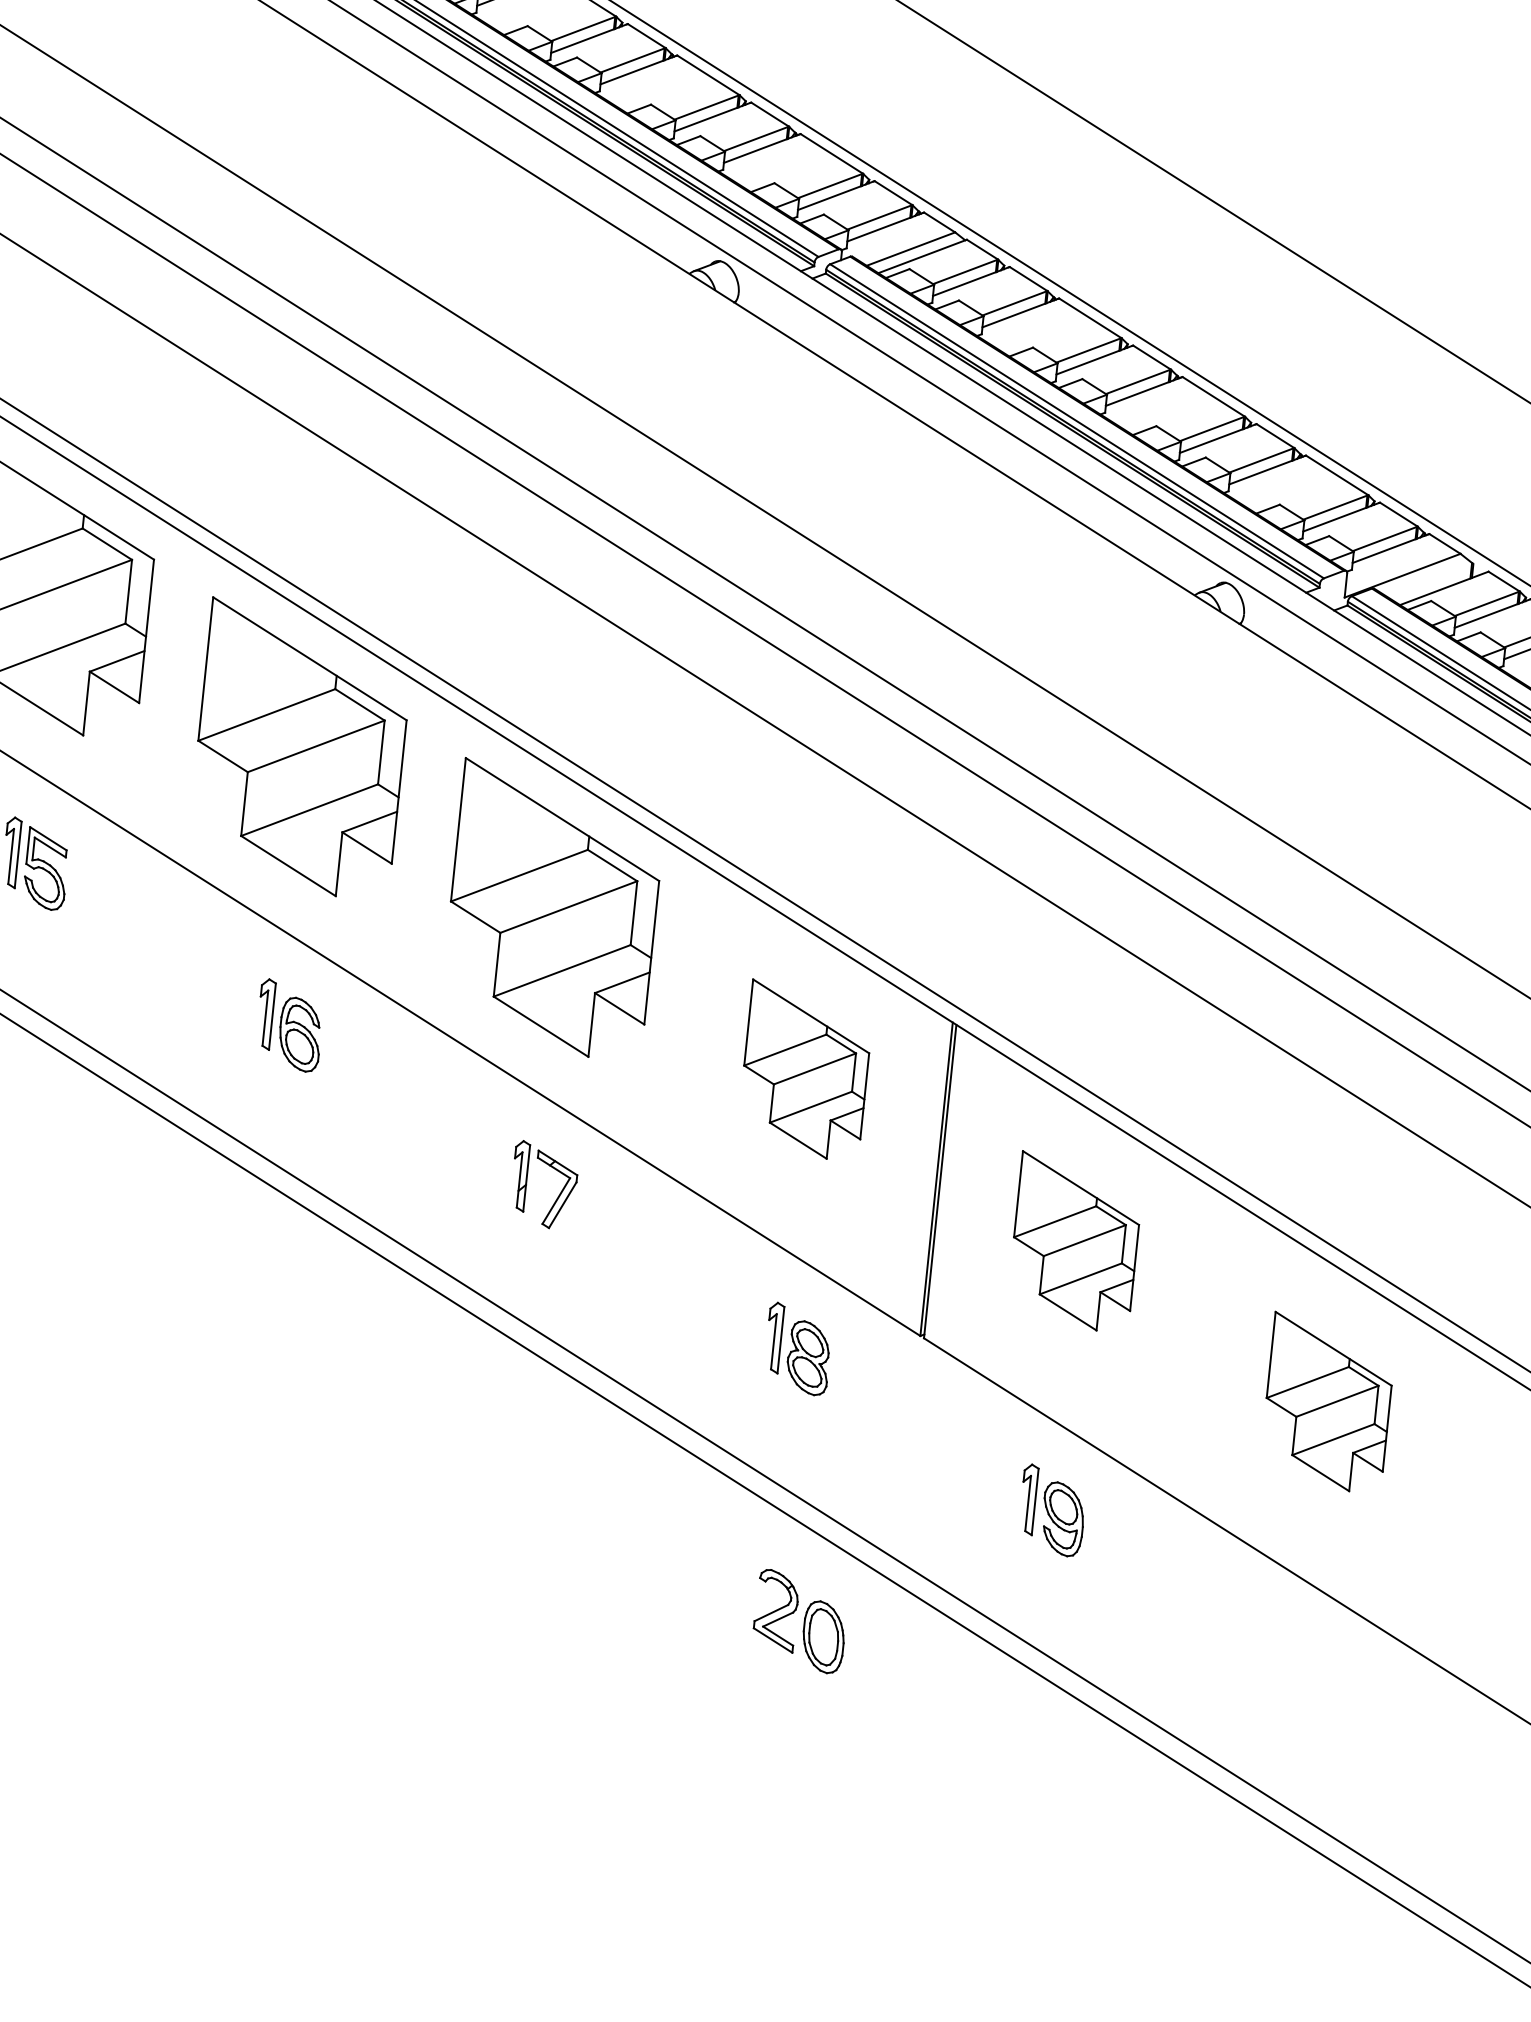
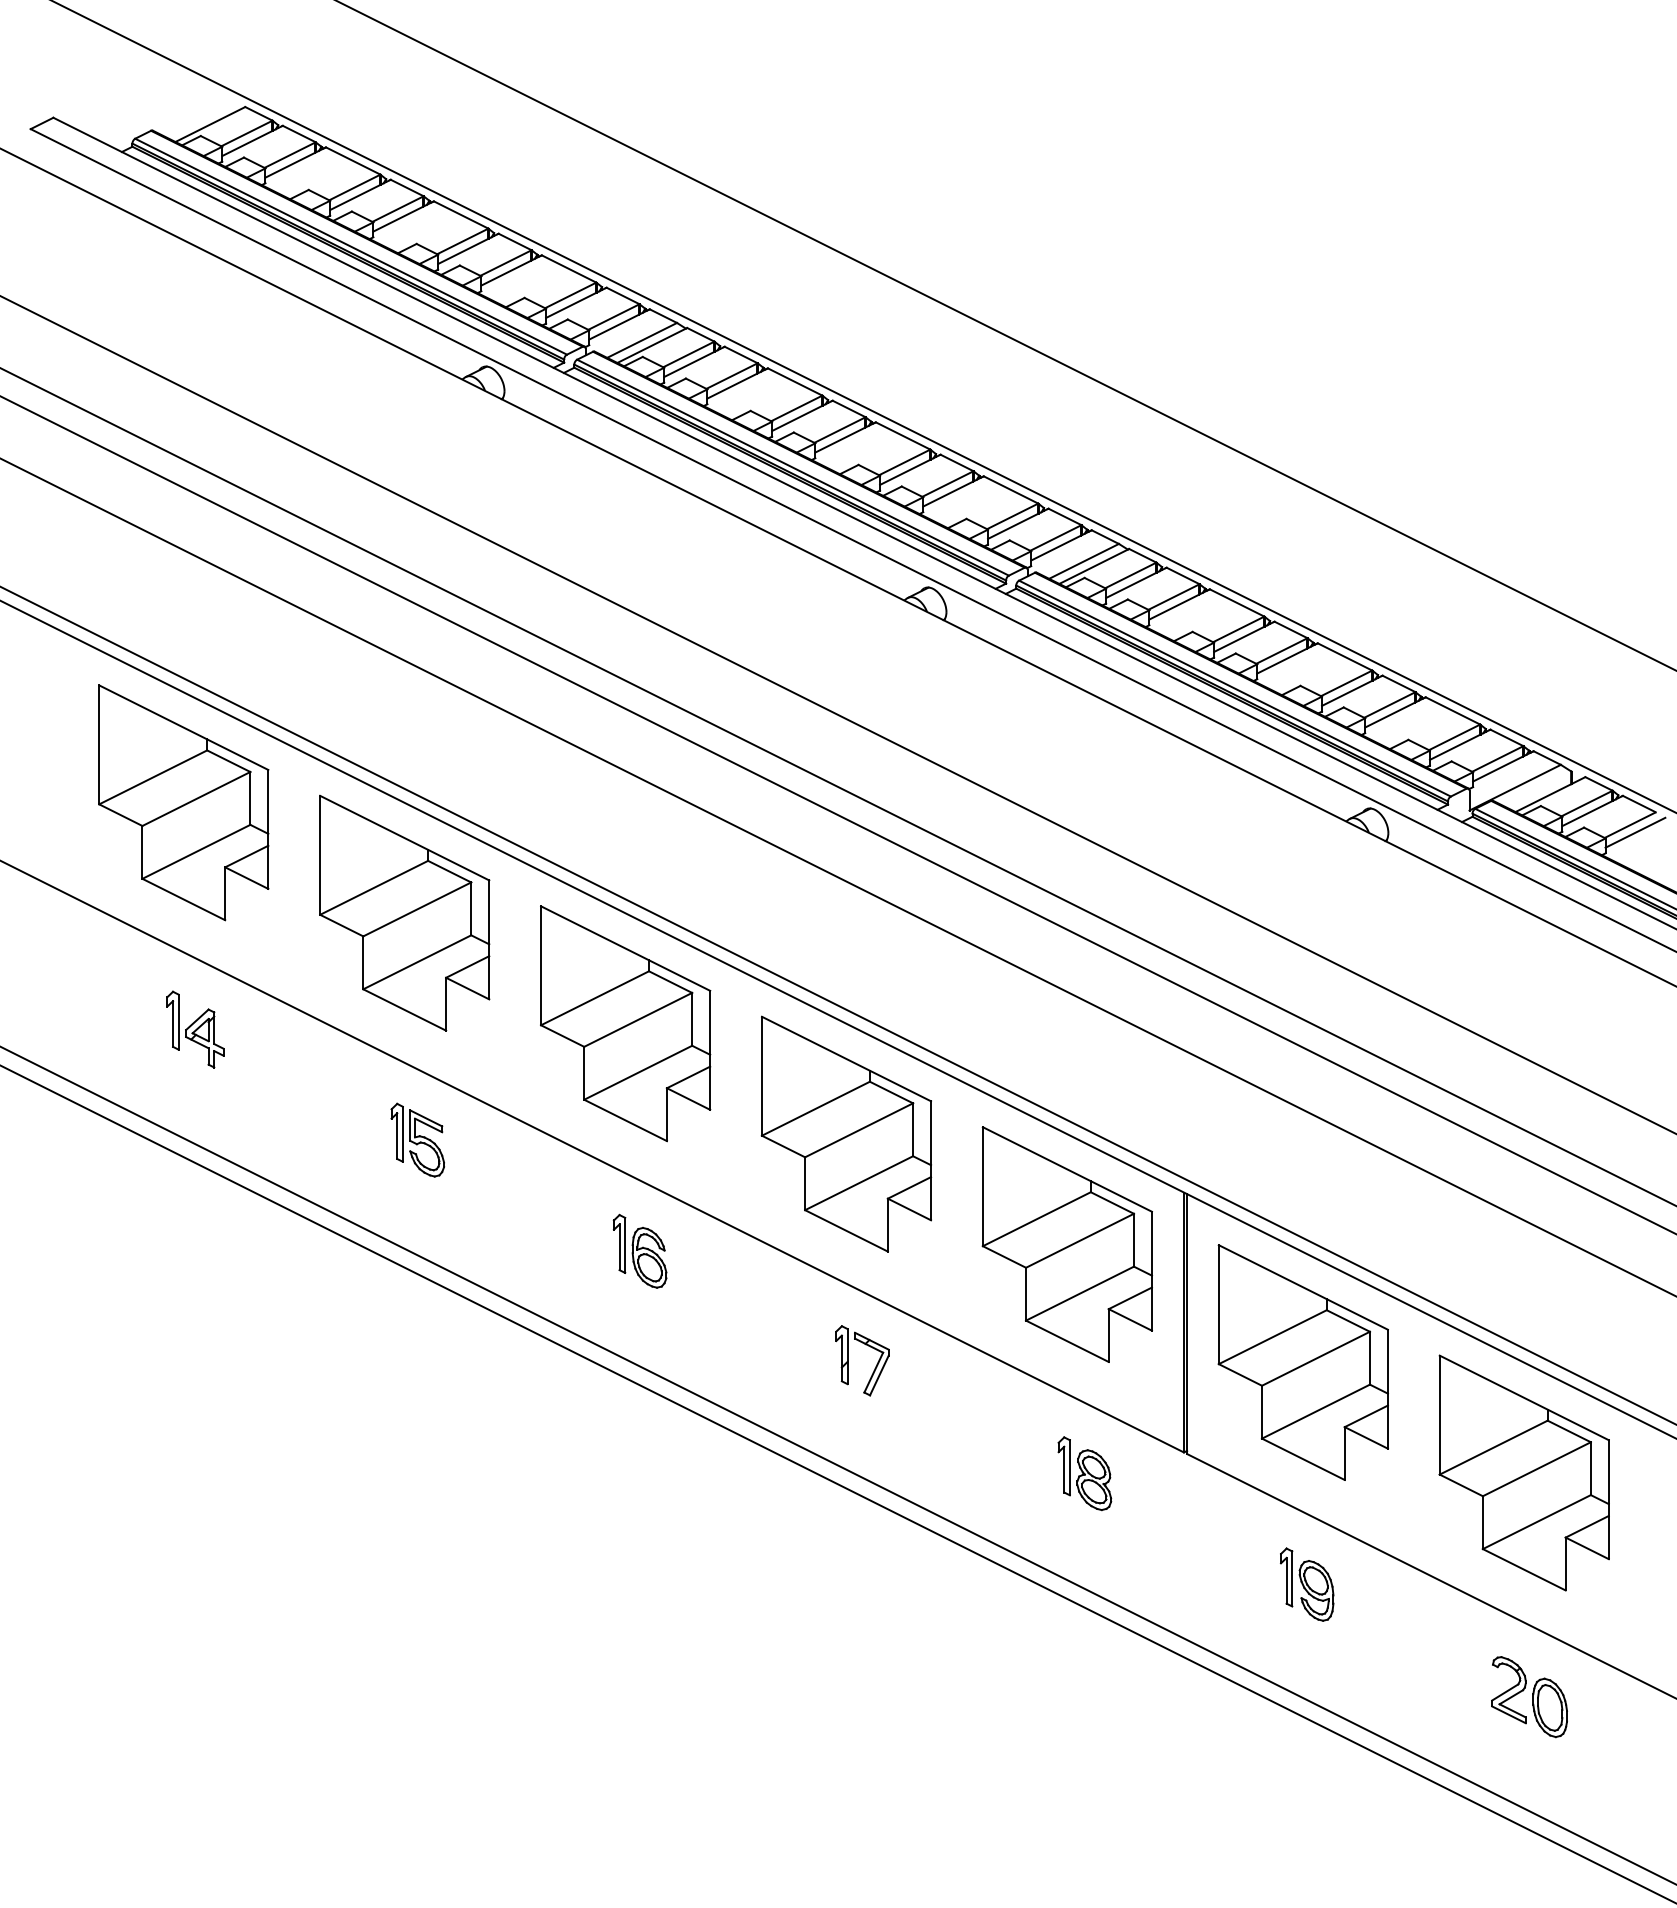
part: (804, 1070) -> (1066, 1244), size x1.67
part: (1074, 1242) -> (1302, 1362), size x1.67
part: (1327, 1402) -> (1523, 1472), size x1.67
part: (800, 1622) -> (1529, 1697), moved

